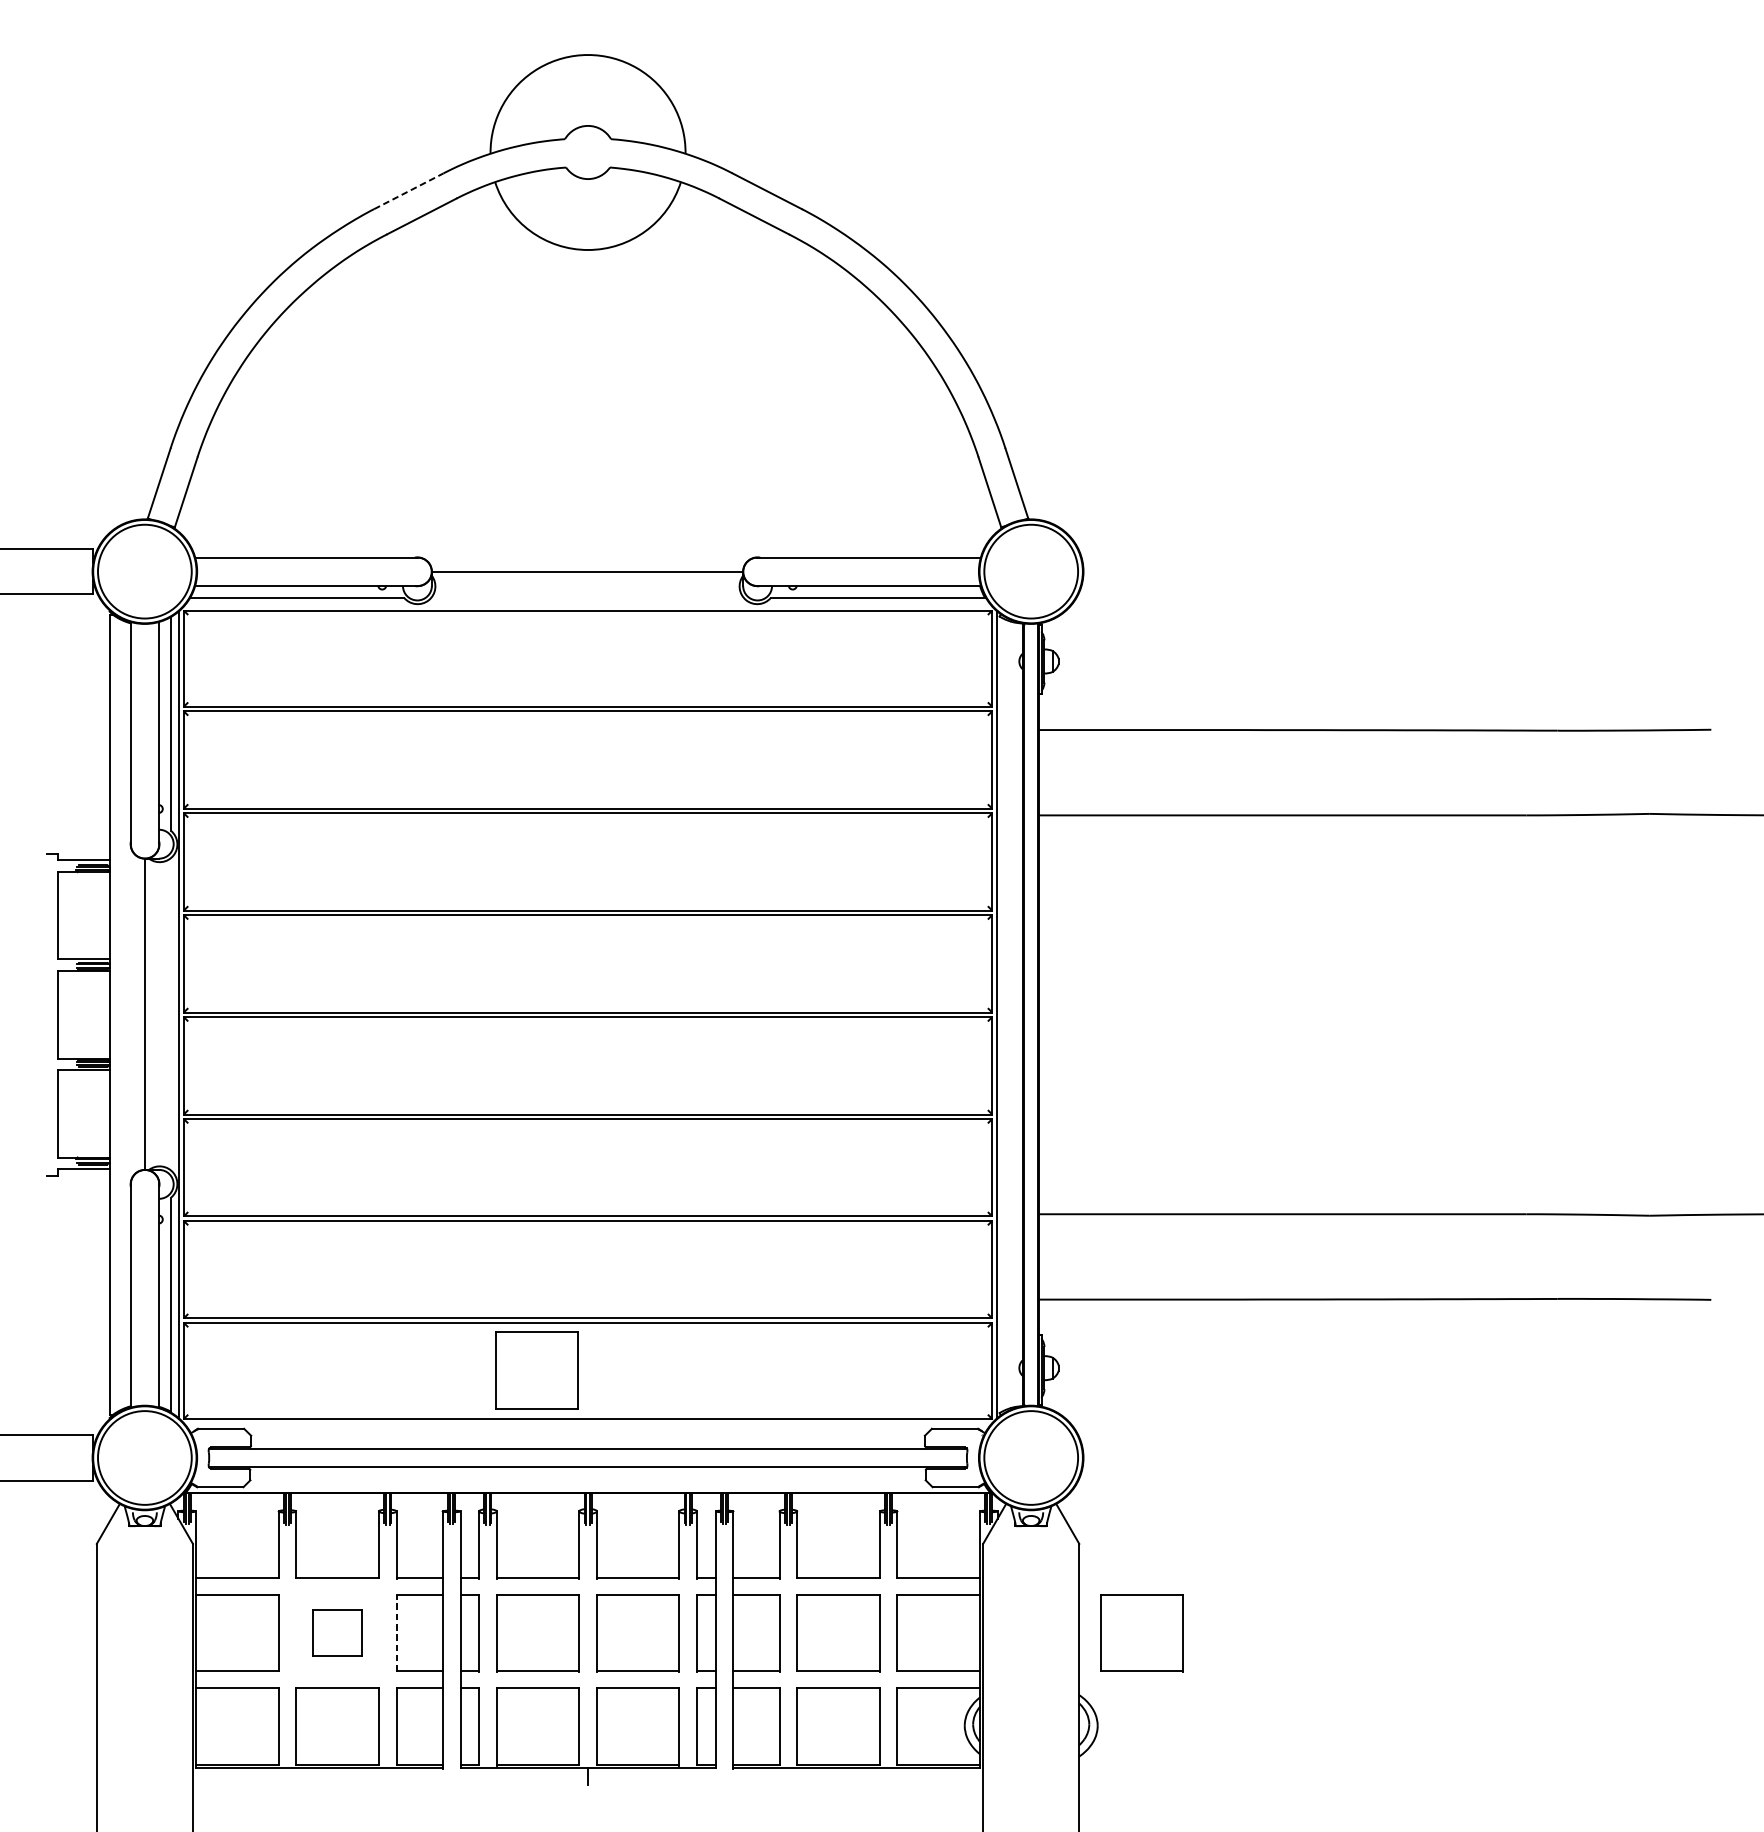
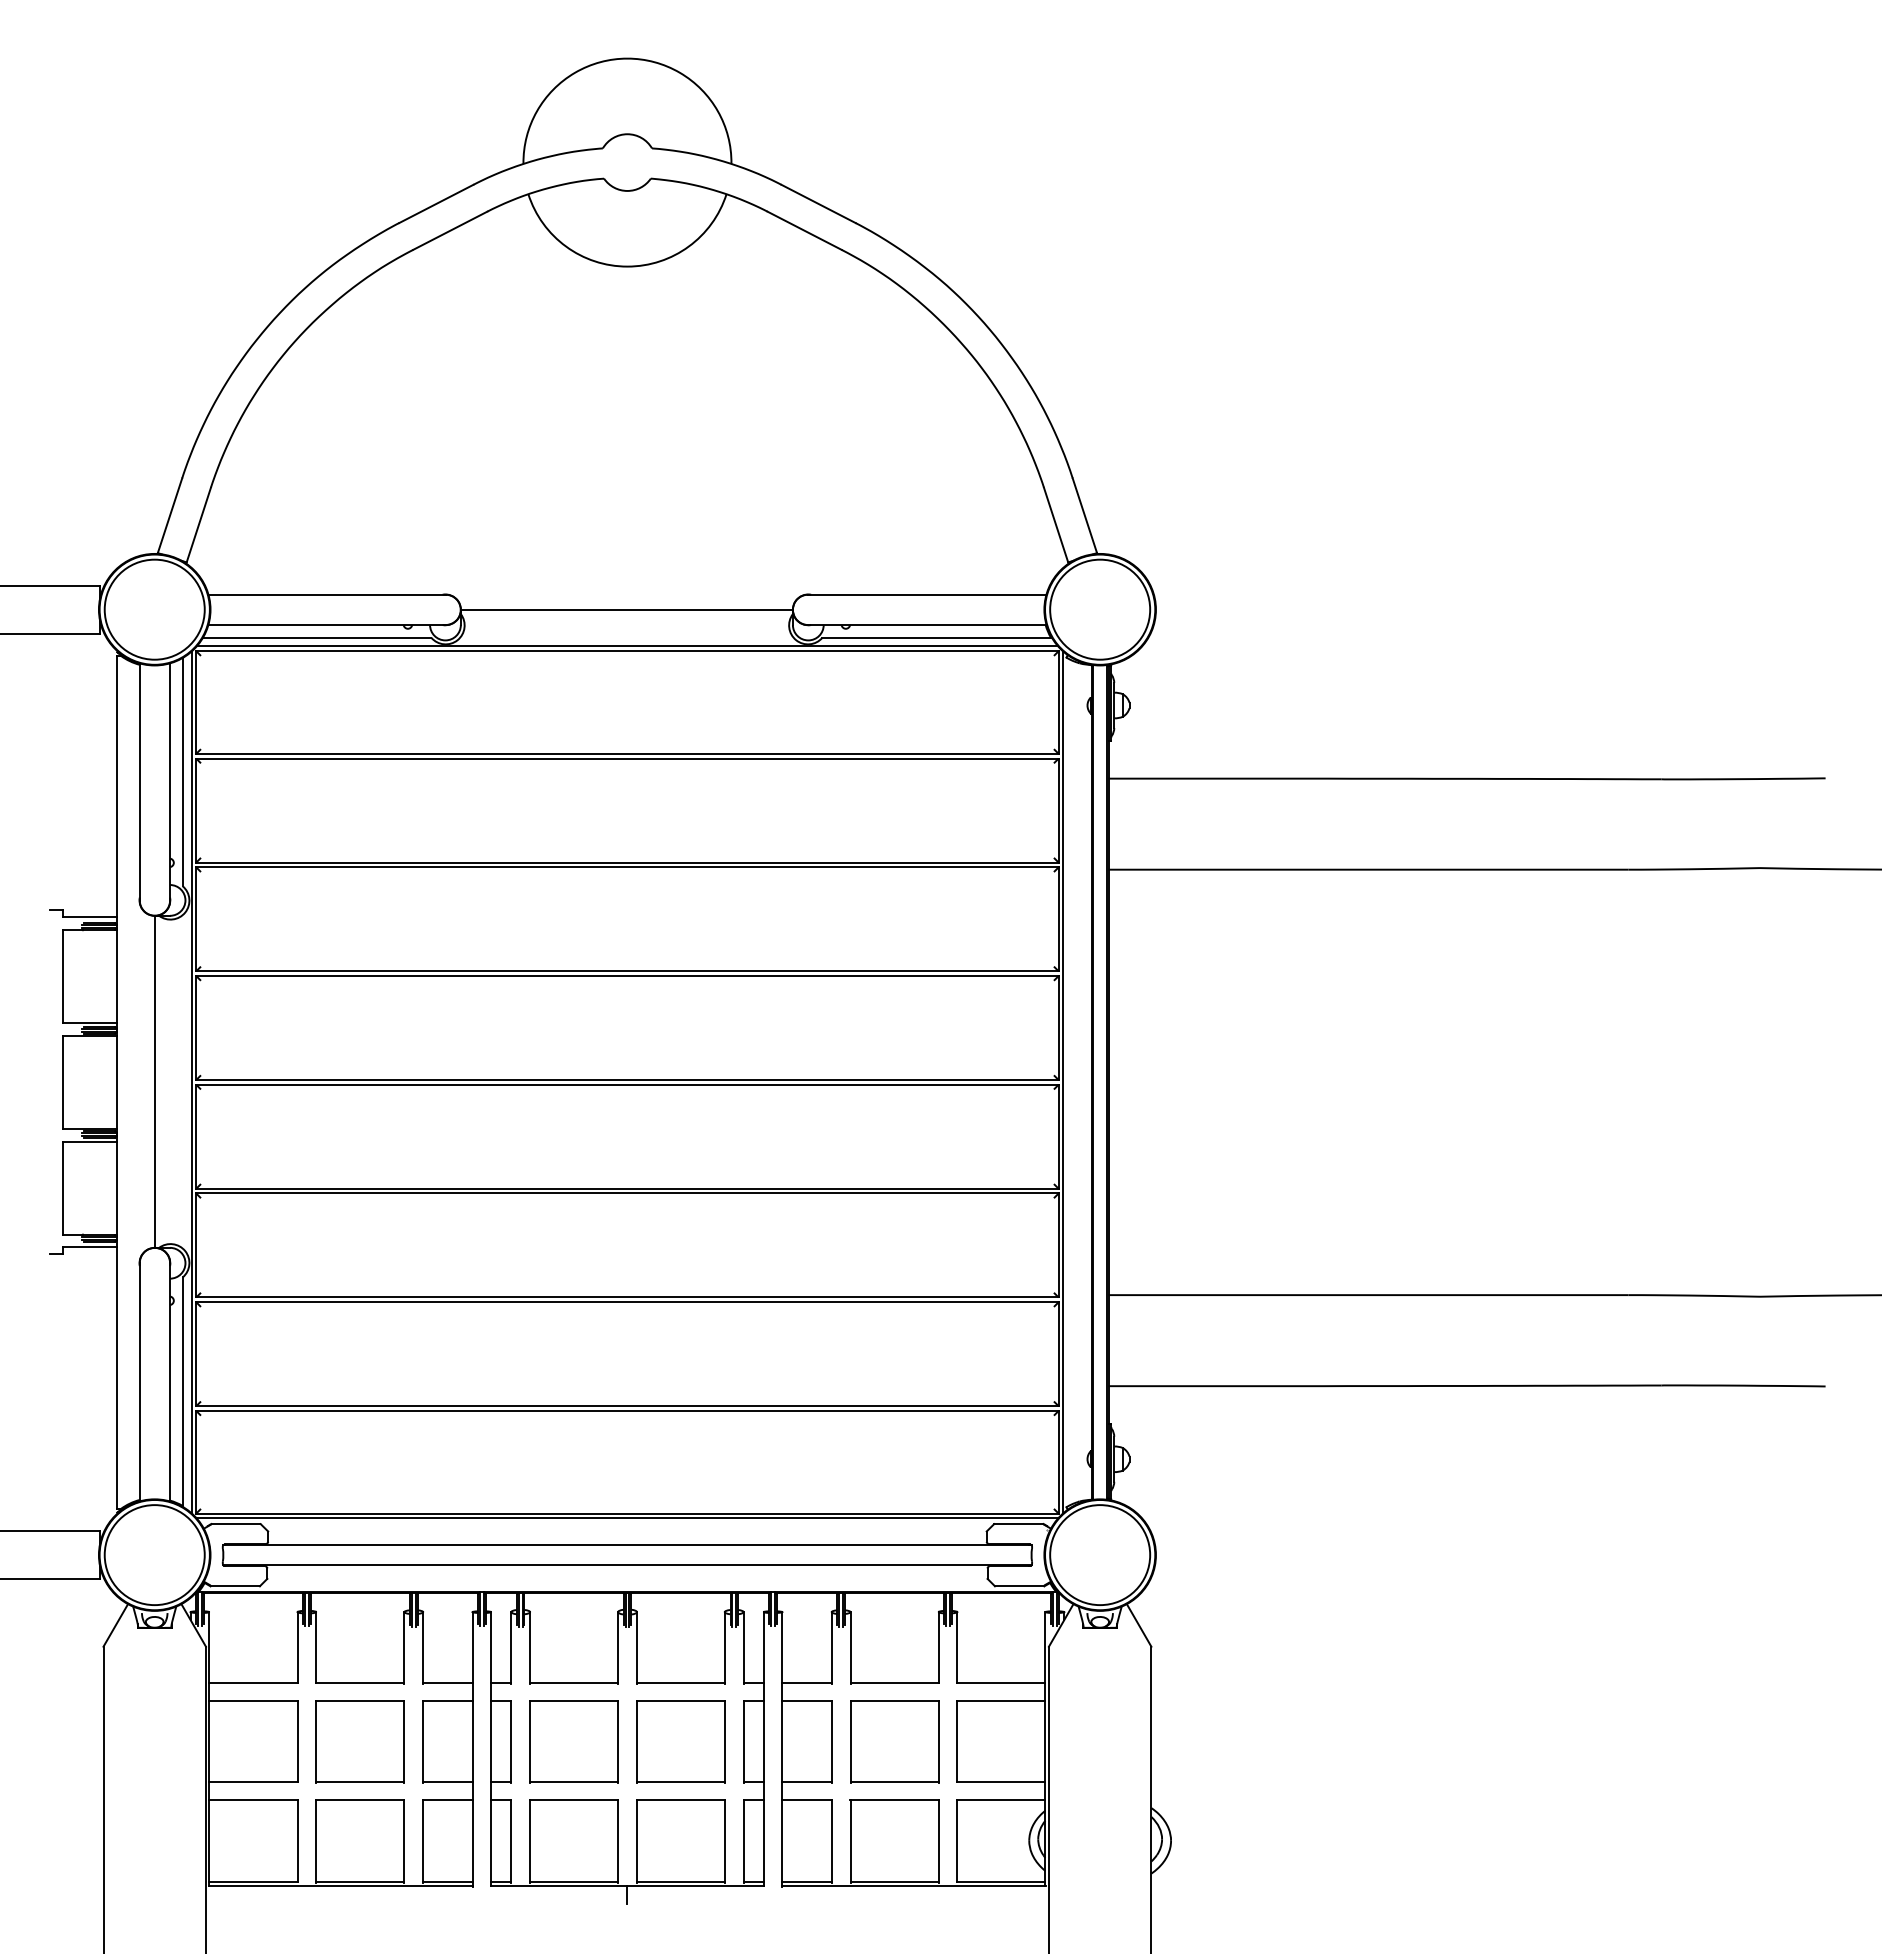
line: (409, 190) -> (436, 203), dashed -> solid
line: (588, 606) -> (627, 646), added
part: (536, 1370) -> (572, 1461), removed
line: (588, 1423) -> (627, 1518), added
part: (336, 1632) -> (359, 1741), size x1.67
line: (396, 1632) -> (423, 1741), dashed -> solid
part: (1142, 1632) -> (1218, 1741), removed

